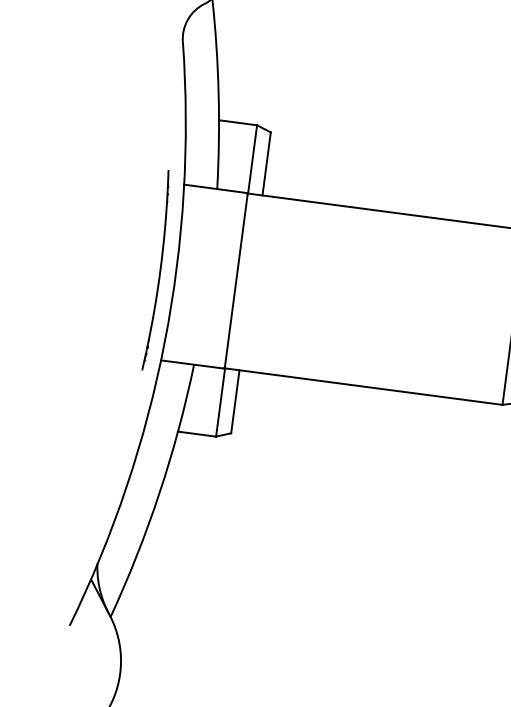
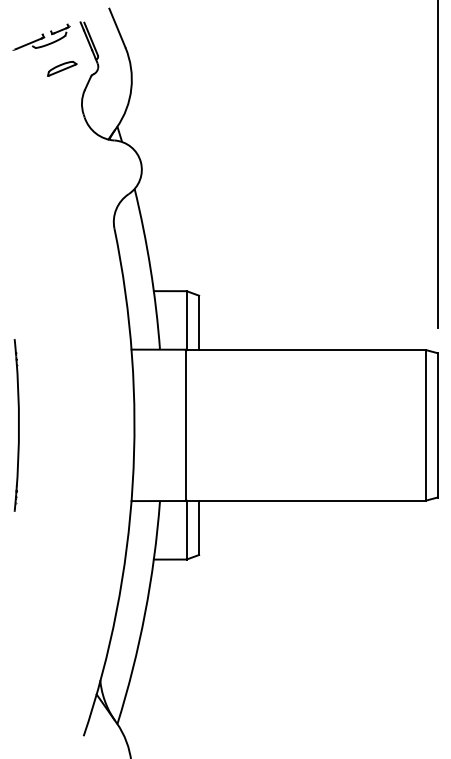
part: (157, 270) -> (16, 425), moved

